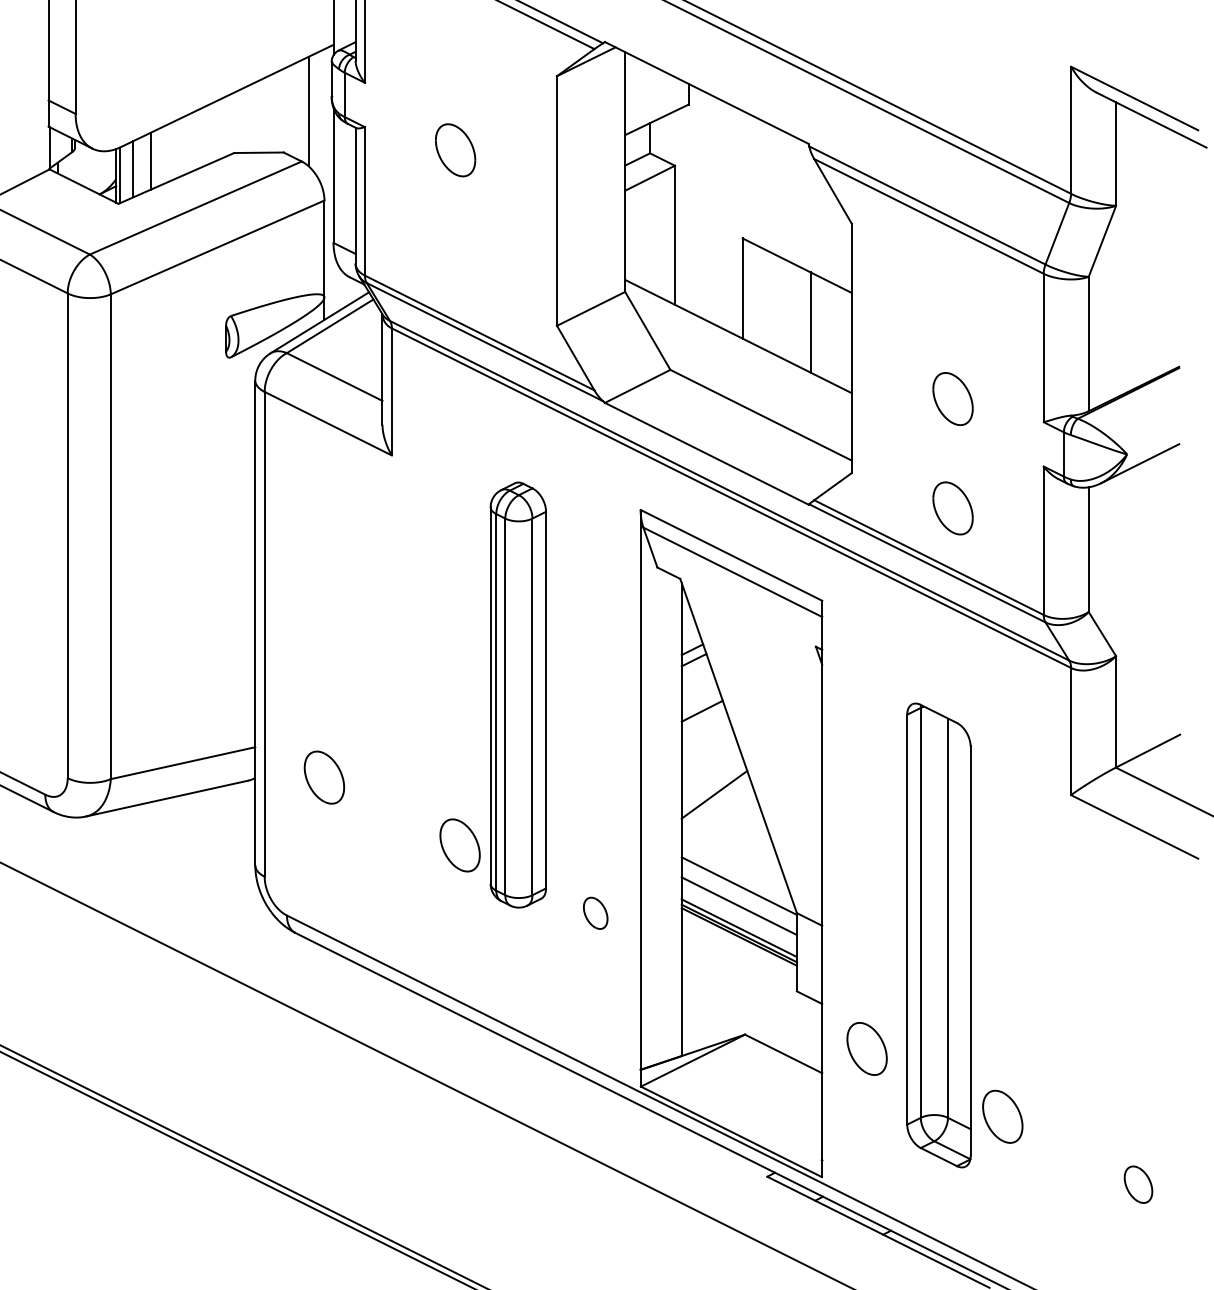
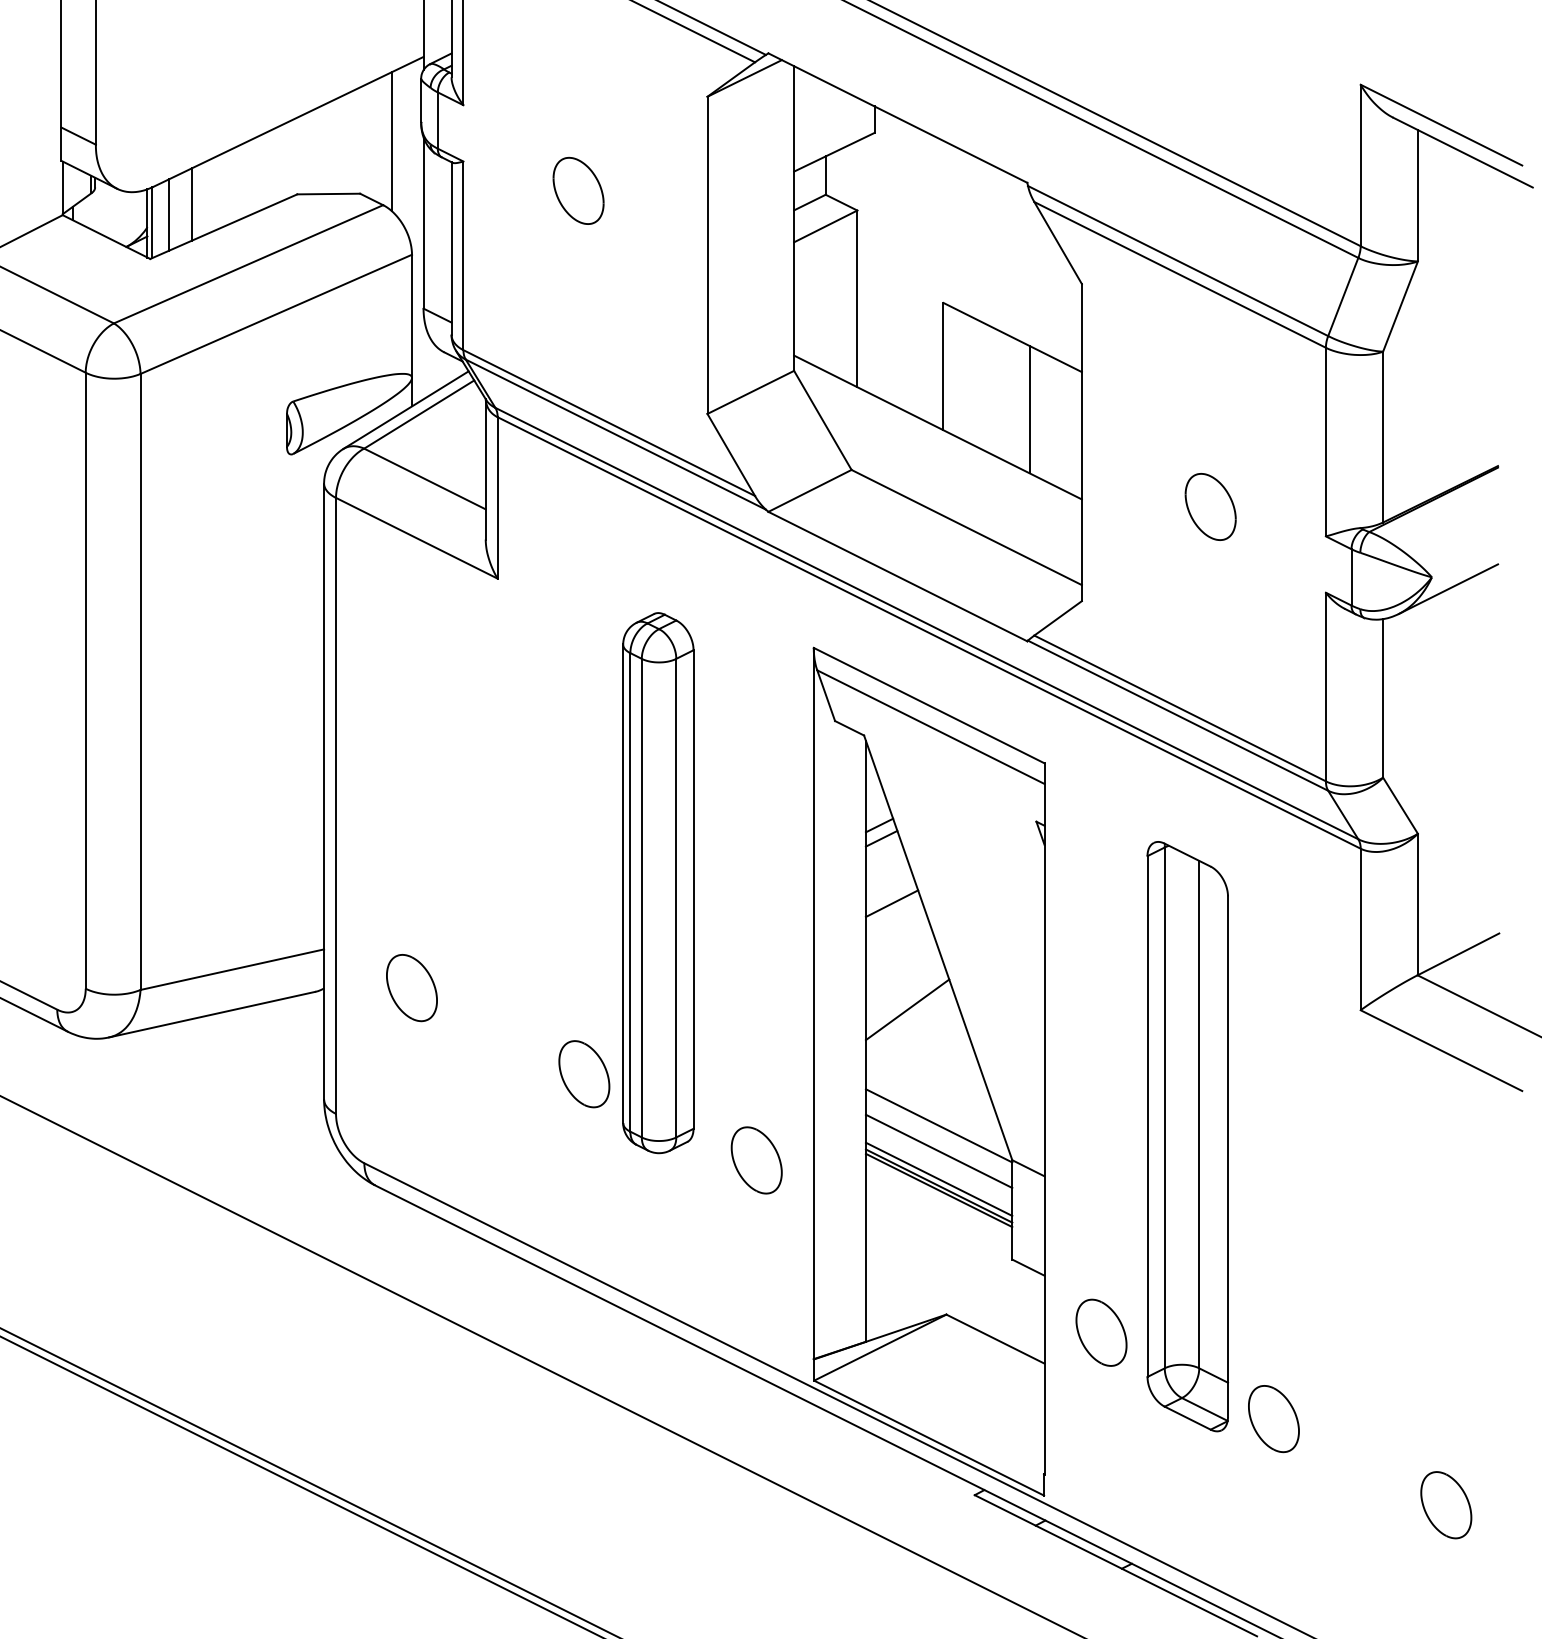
part: (952, 508) -> (1210, 645), removed
part: (595, 913) -> (756, 1160), size x1.67
part: (938, 935) -> (1187, 1136), moved
part: (1138, 1184) -> (1446, 1505), size x1.43

